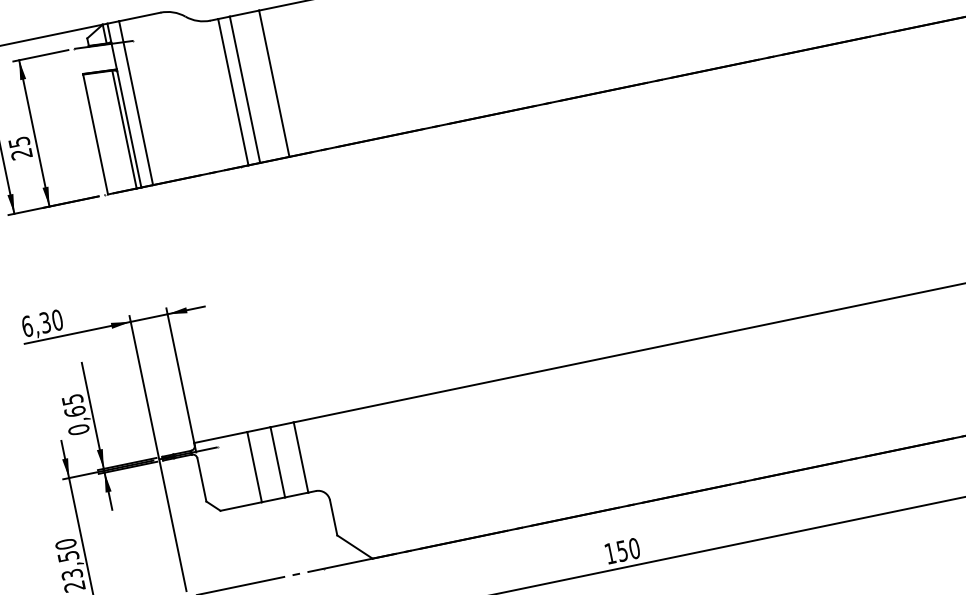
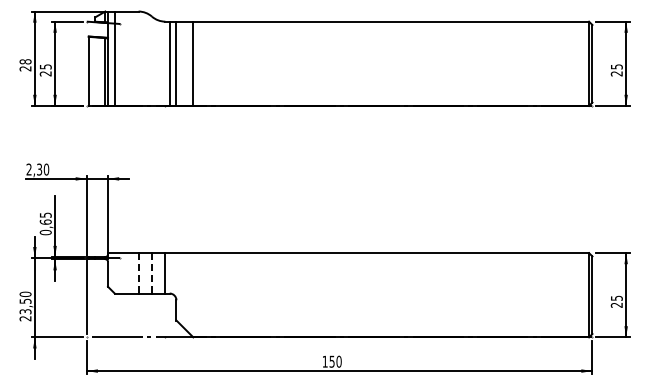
text: (26, 326) -> (28, 169), 6,30 -> 2,30
line: (277, 462) -> (151, 273), solid -> dashed
line: (254, 467) -> (138, 273), solid -> dashed

